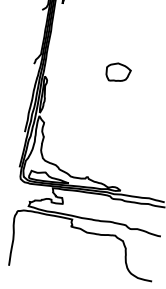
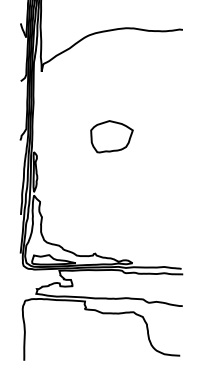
part: (118, 72) -> (112, 136), size x1.6

